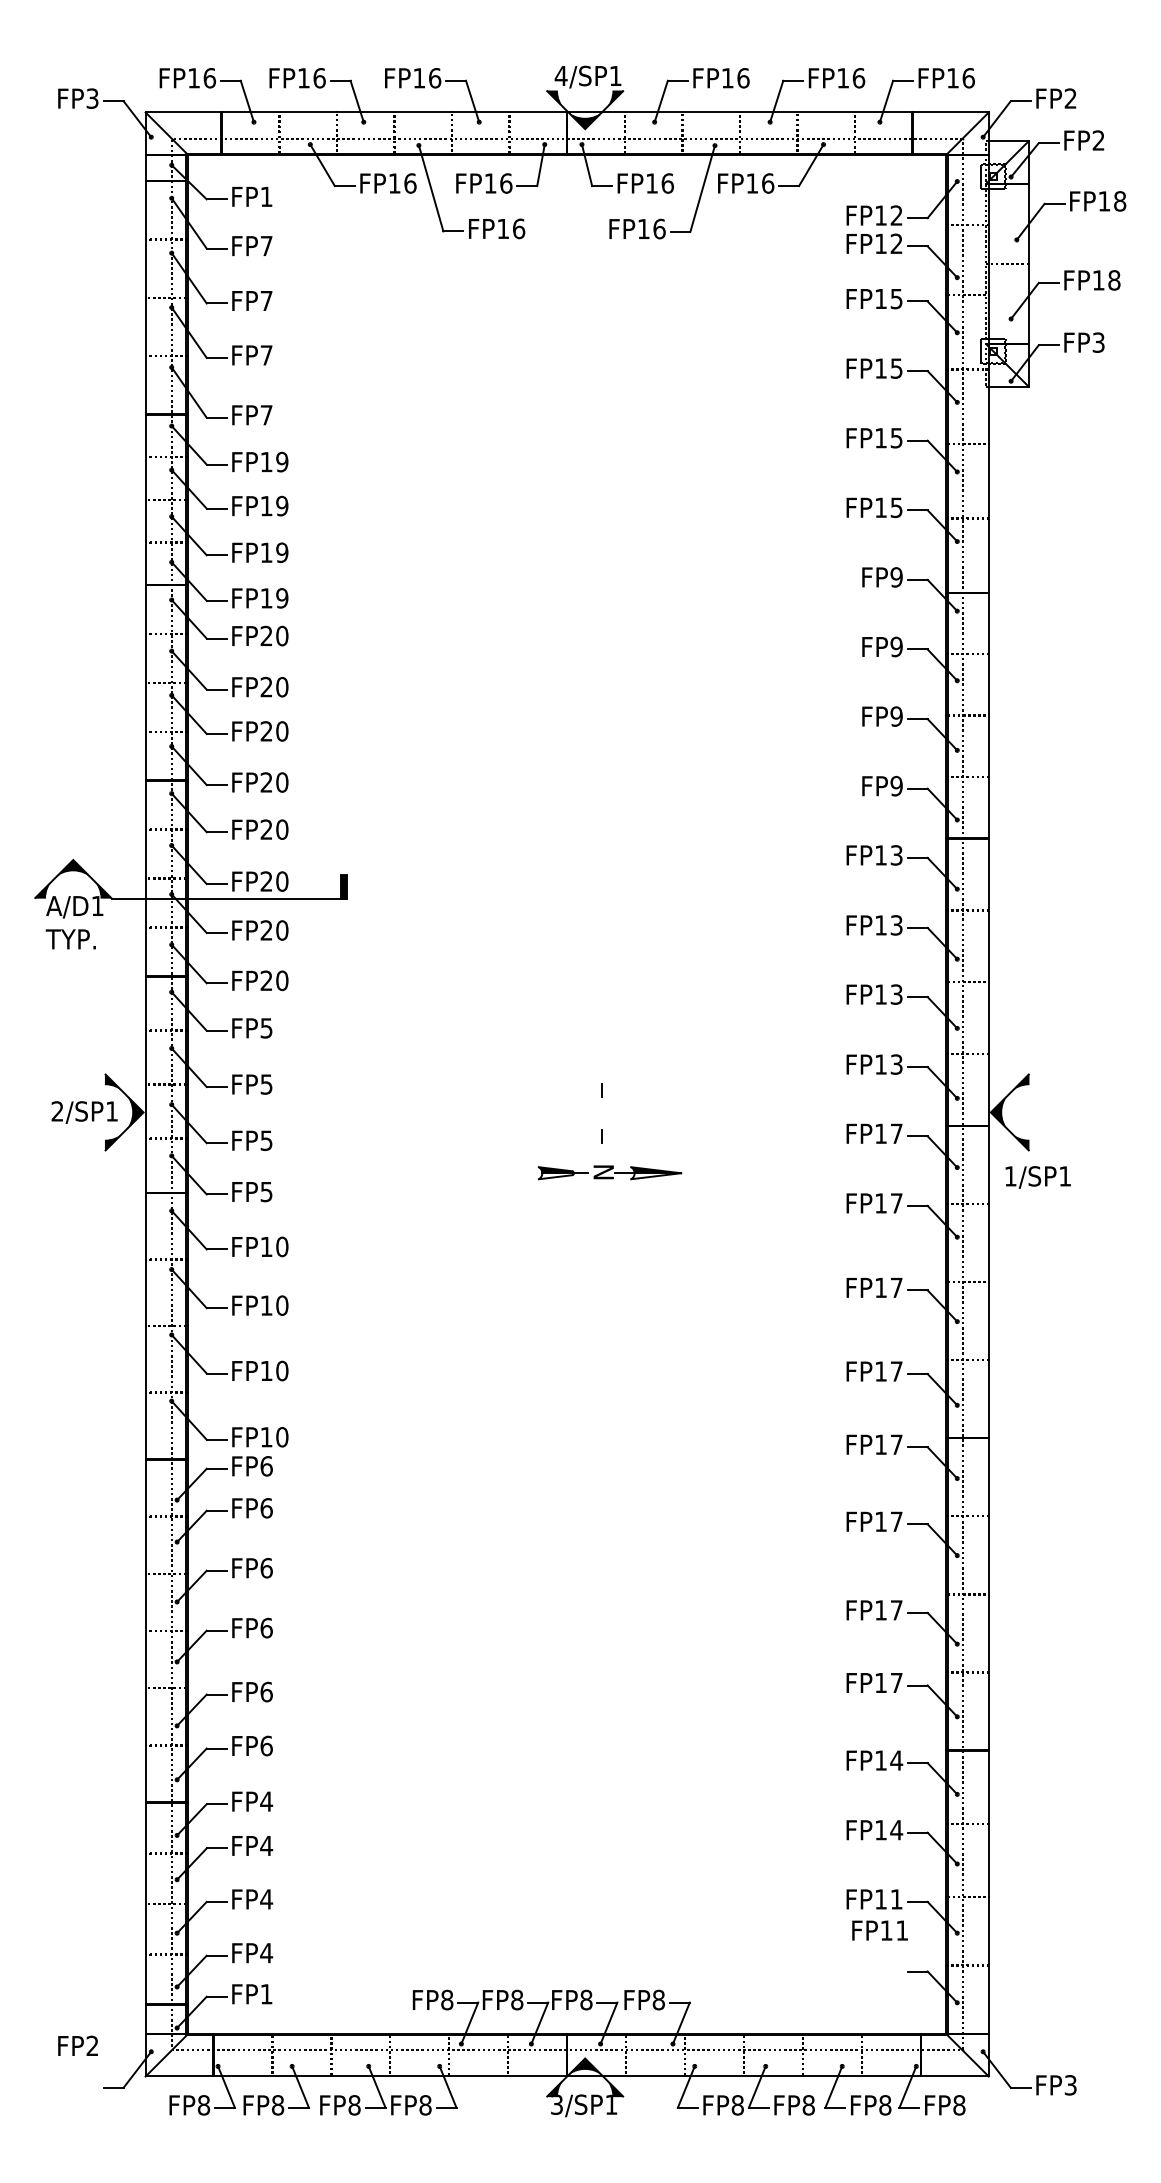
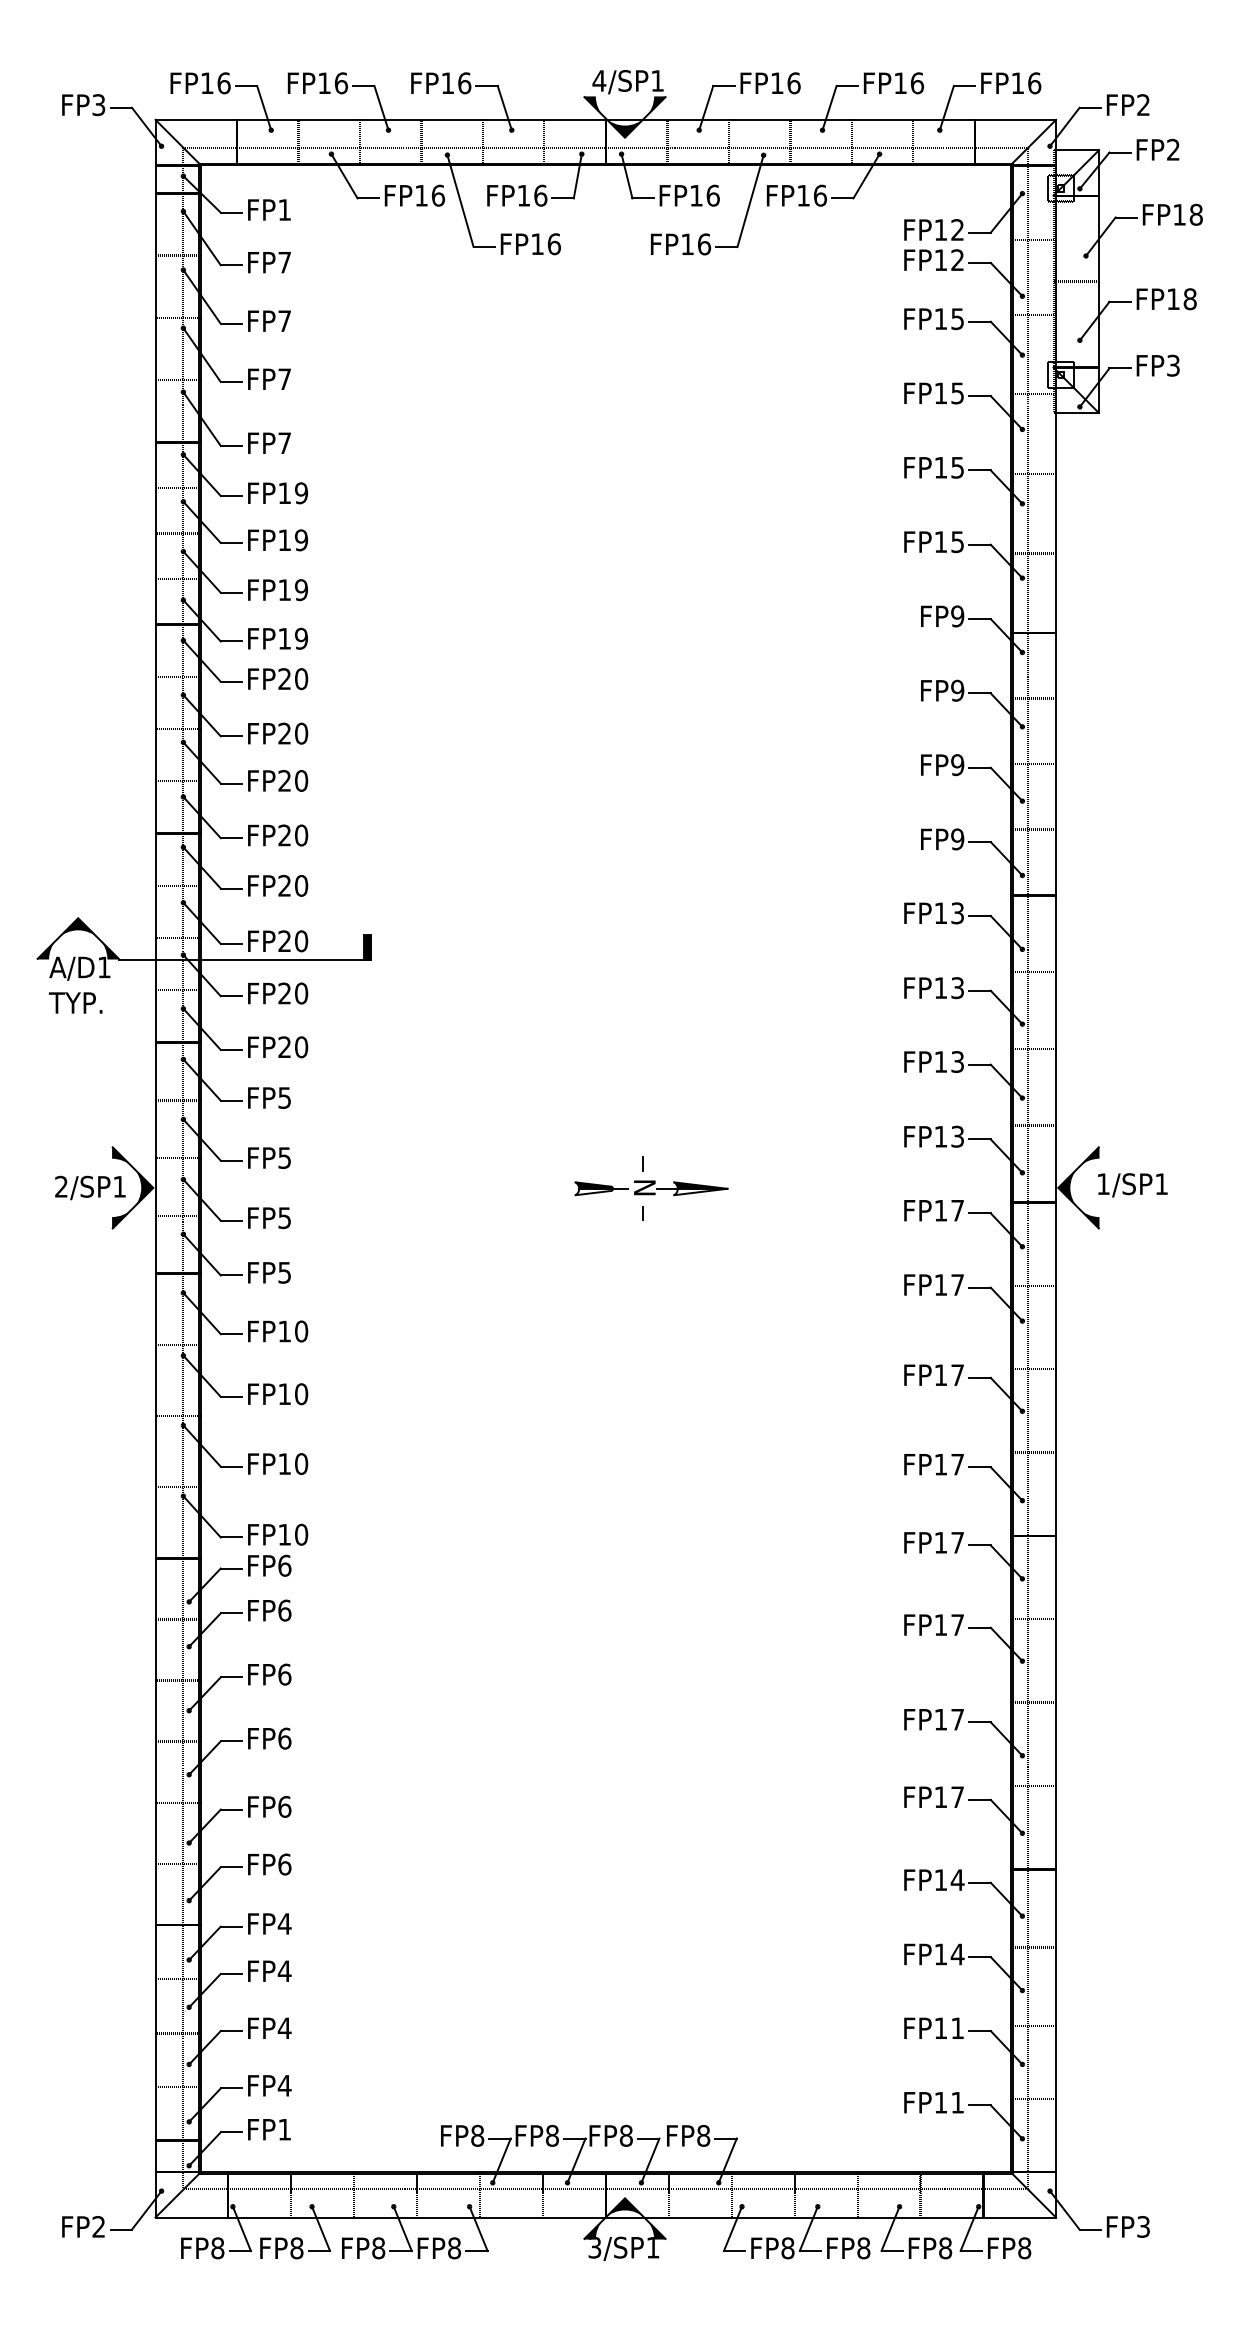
part: (609, 1172) -> (651, 1188), moved
text: (1037, 1177) -> (1132, 1185), moved
text: (879, 1930) -> (933, 2102), moved
text: (78, 2045) -> (83, 2226), moved

